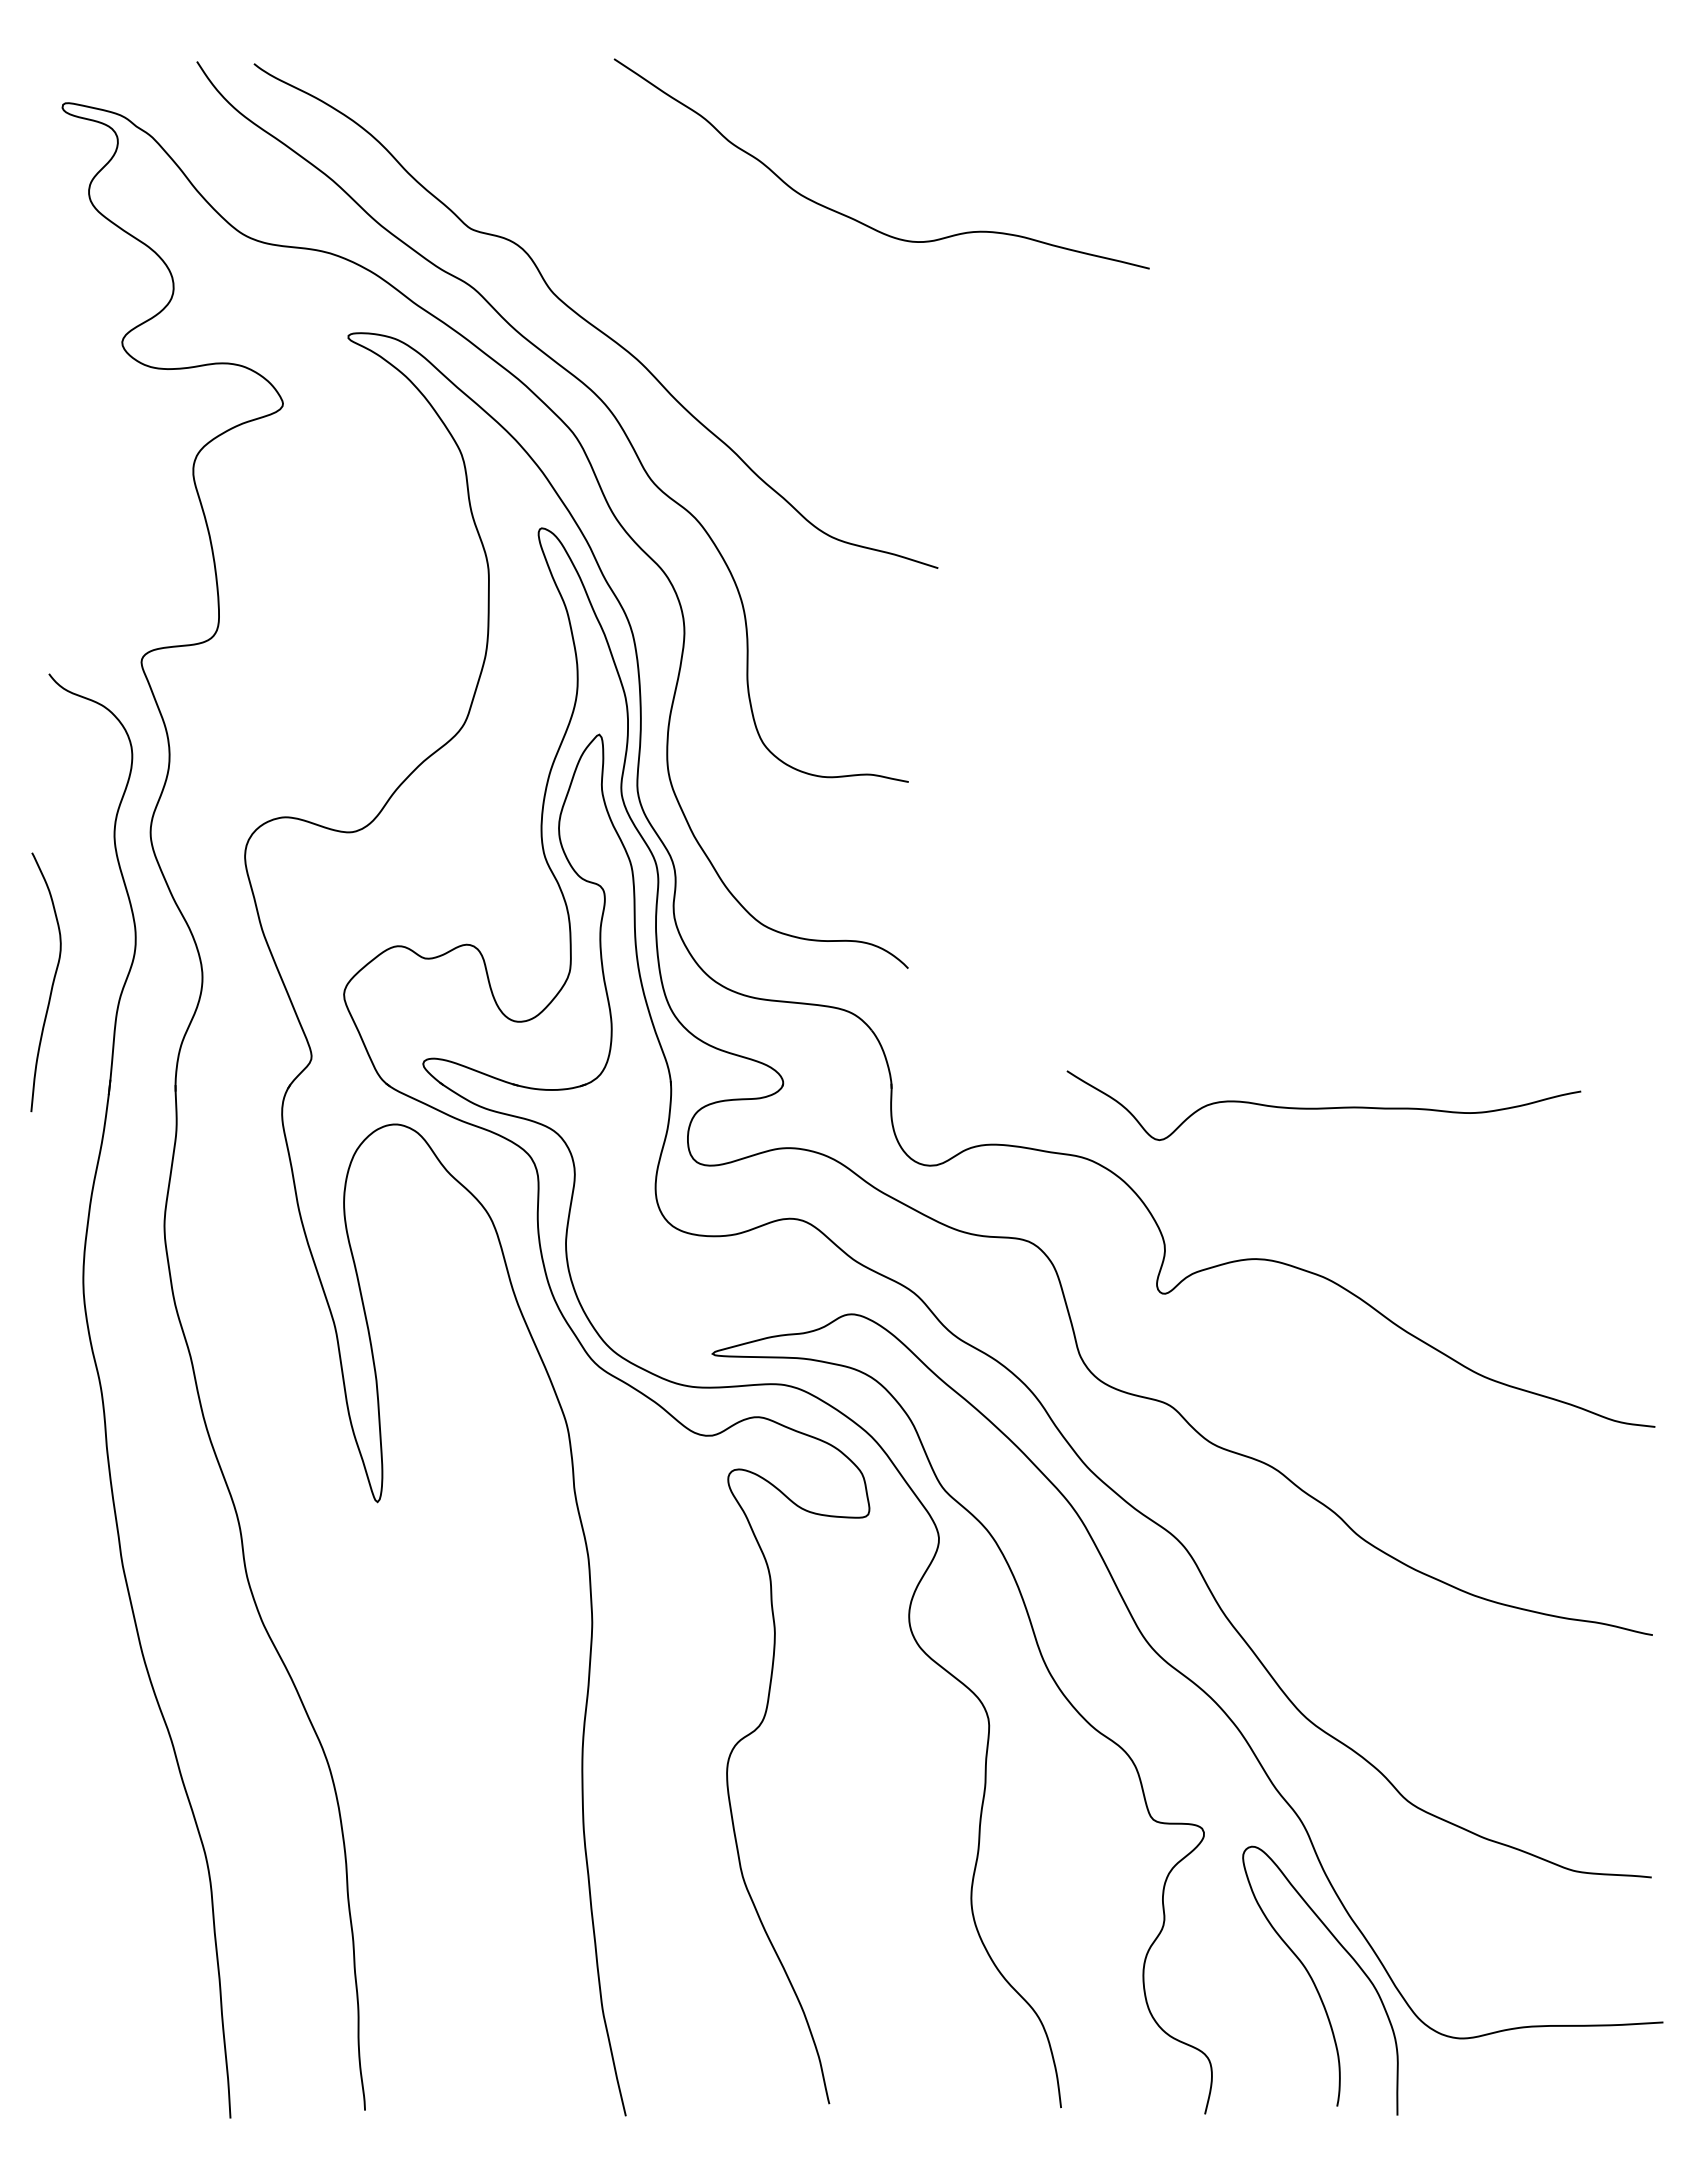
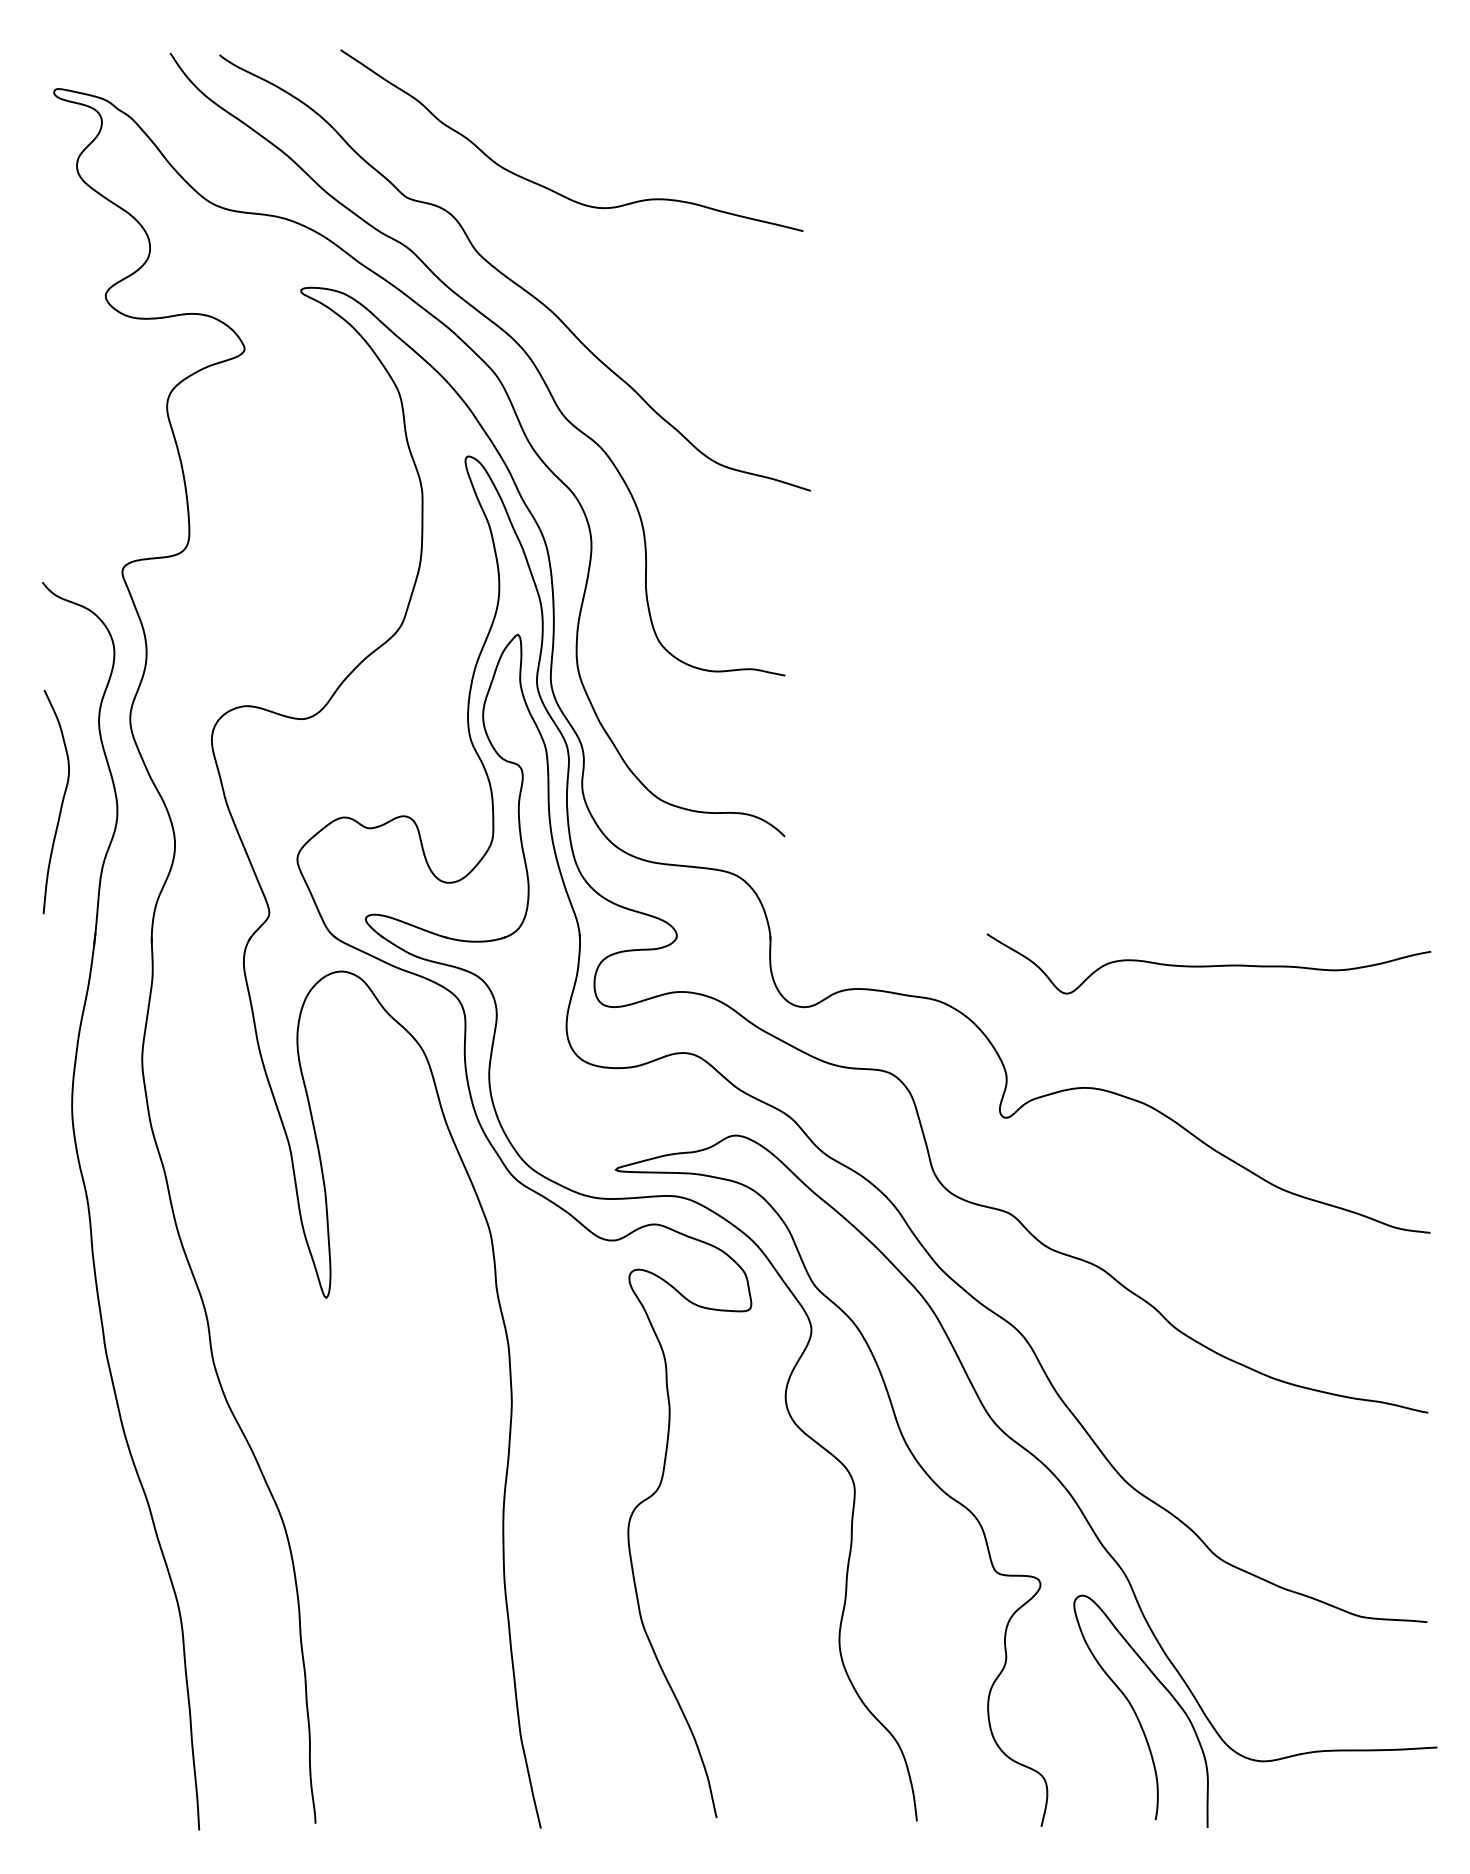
curve: (854, 218) -> (548, 187), moved
curve: (51, 985) -> (61, 804), moved
curve: (1323, 1107) -> (1208, 965), moved

